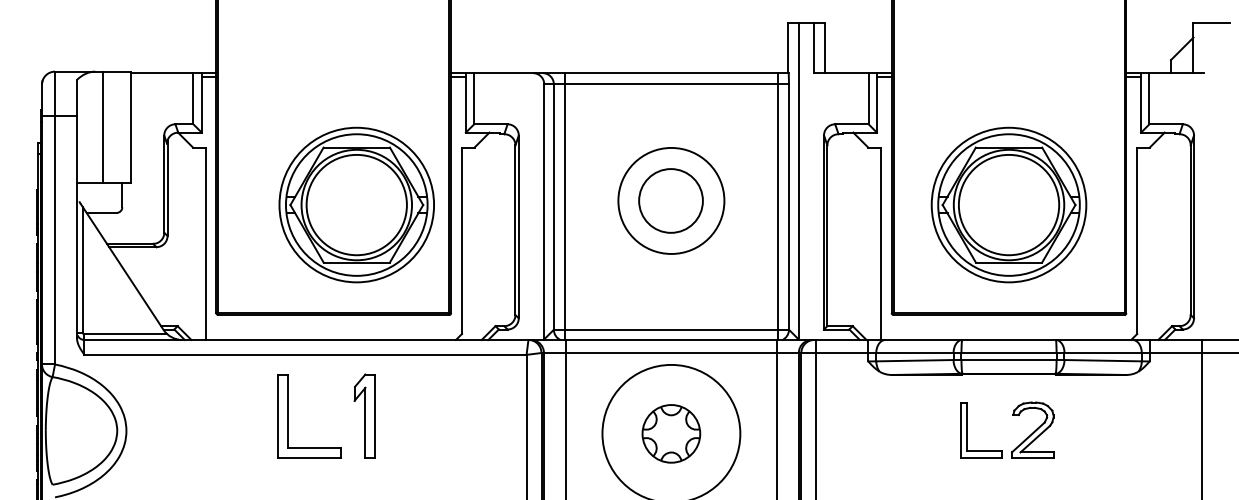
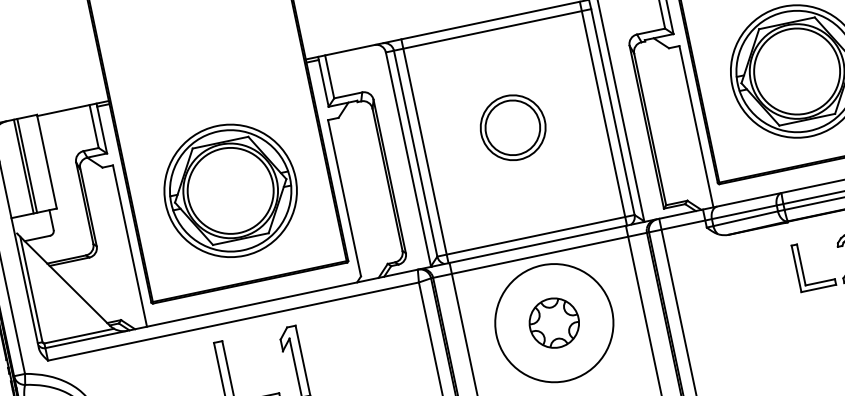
line: (107, 127) -> (27, 165), added
circle: (671, 200) -> (513, 127), size x0.71
part: (356, 204) -> (230, 190), moved

